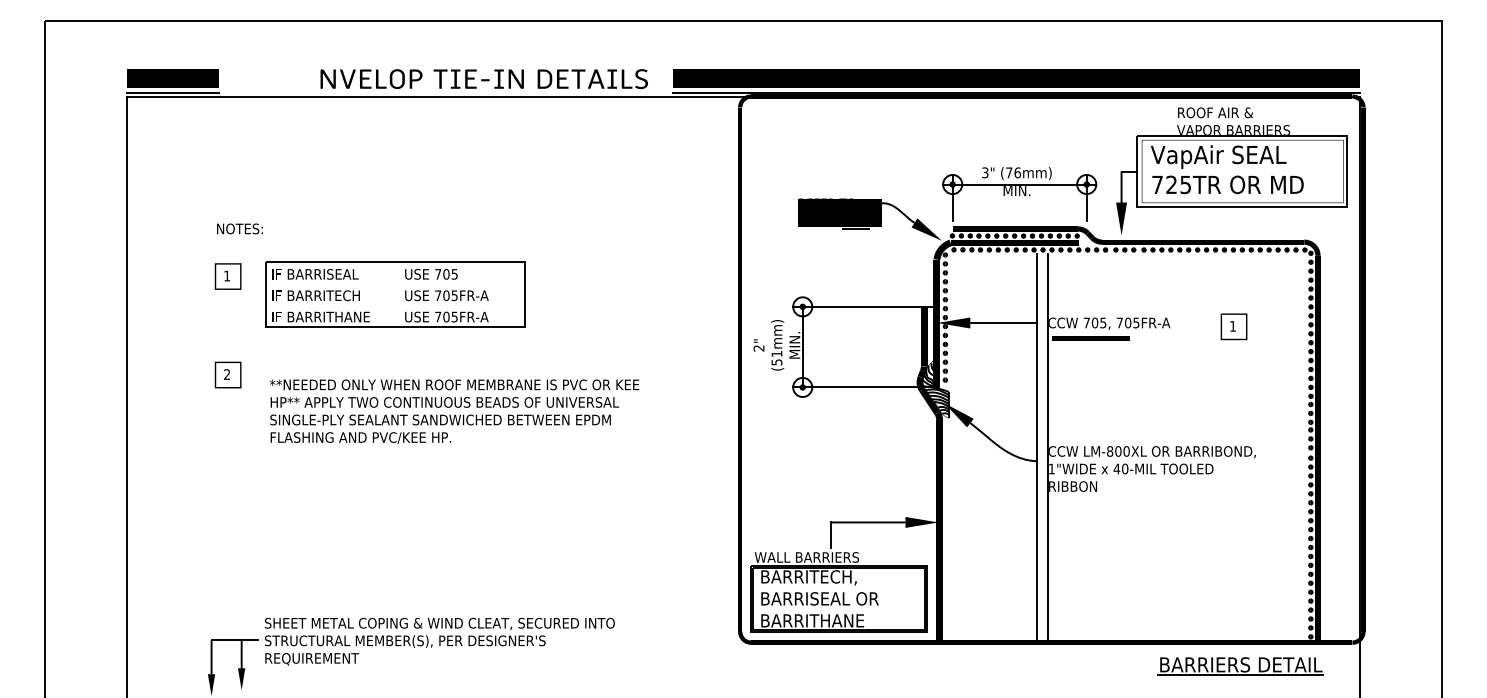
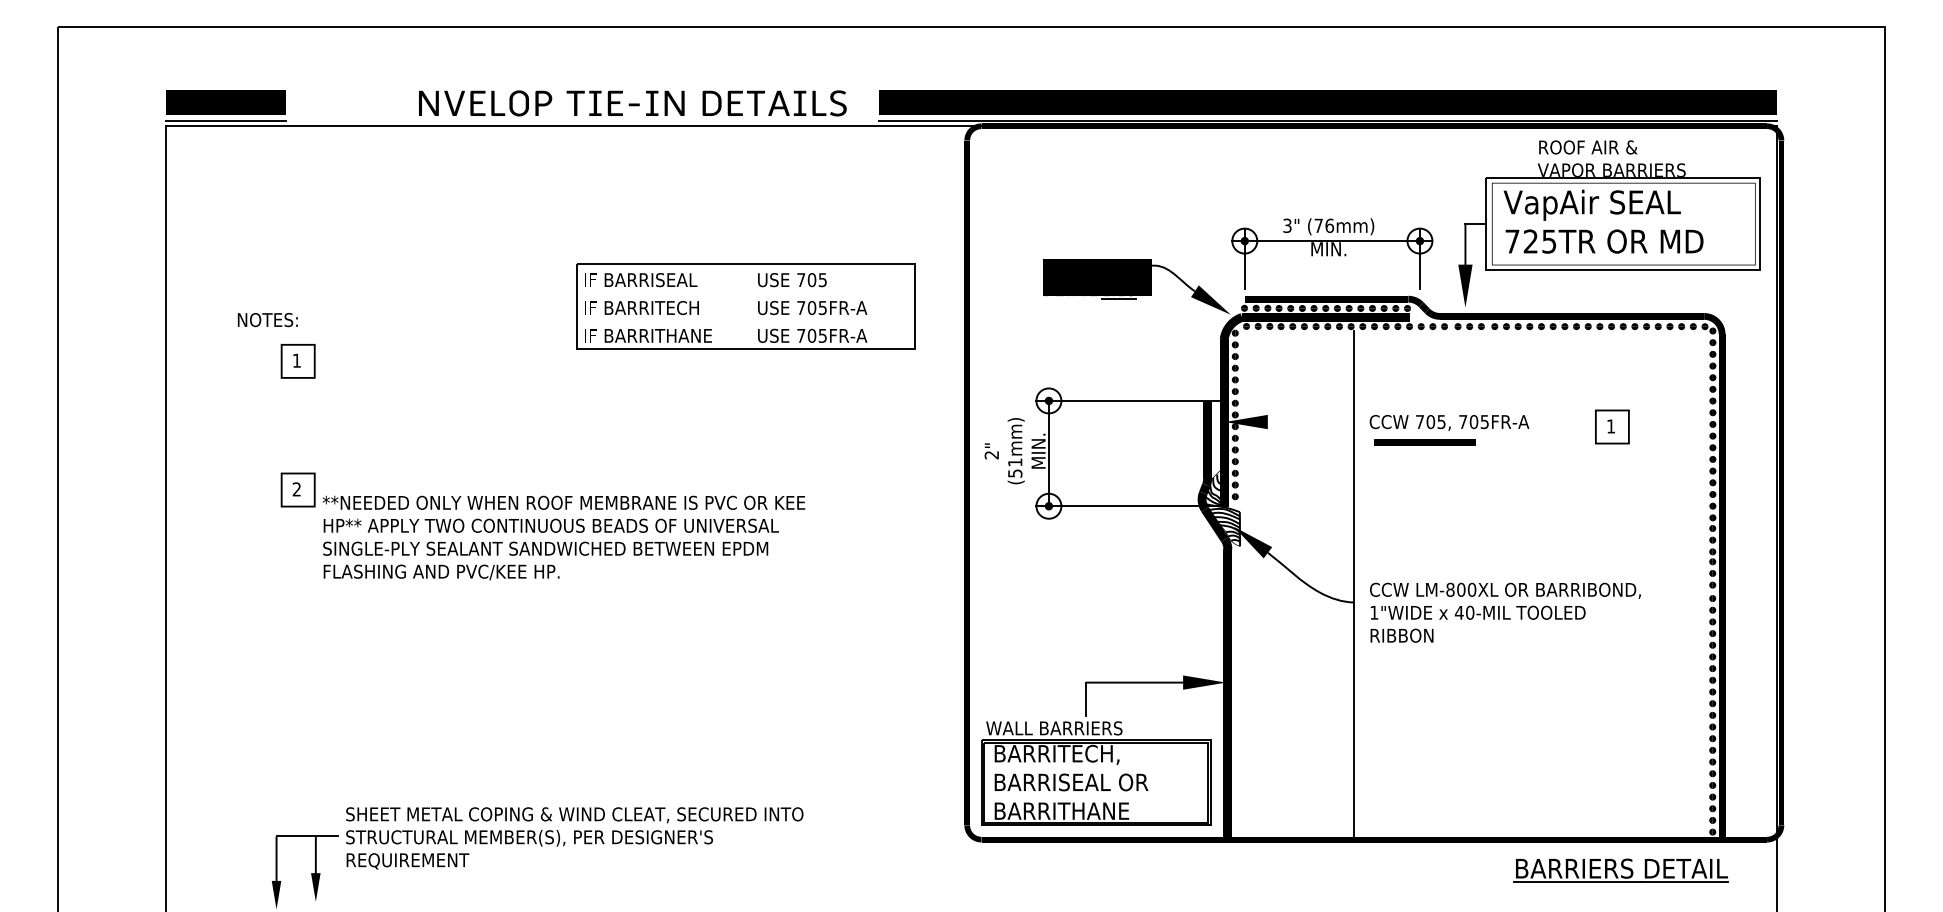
text: (239, 228) -> (267, 319), moved
part: (395, 294) -> (745, 306), moved
line: (1003, 323) -> (1311, 422), removed
text: (454, 411) -> (563, 537), moved
line: (1047, 447) -> (1368, 584), removed

